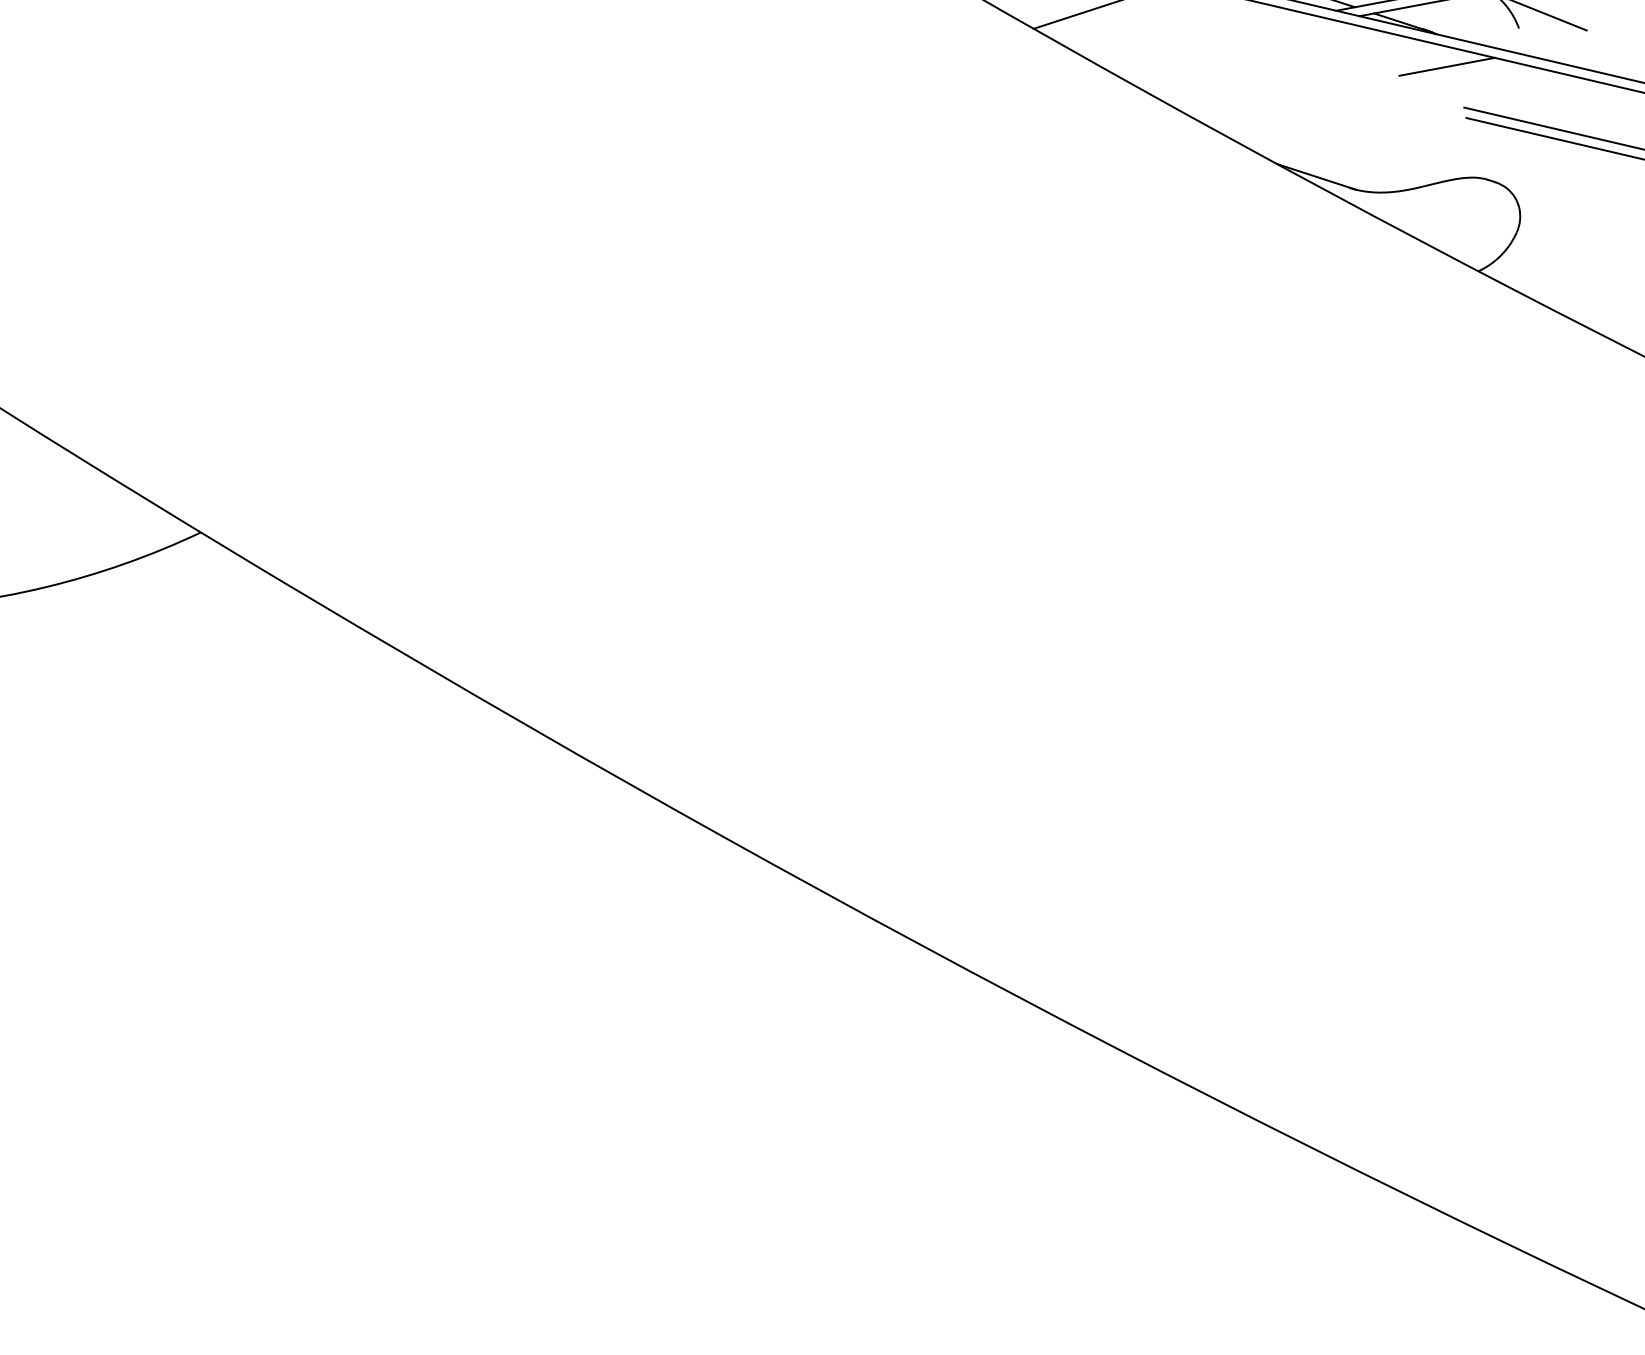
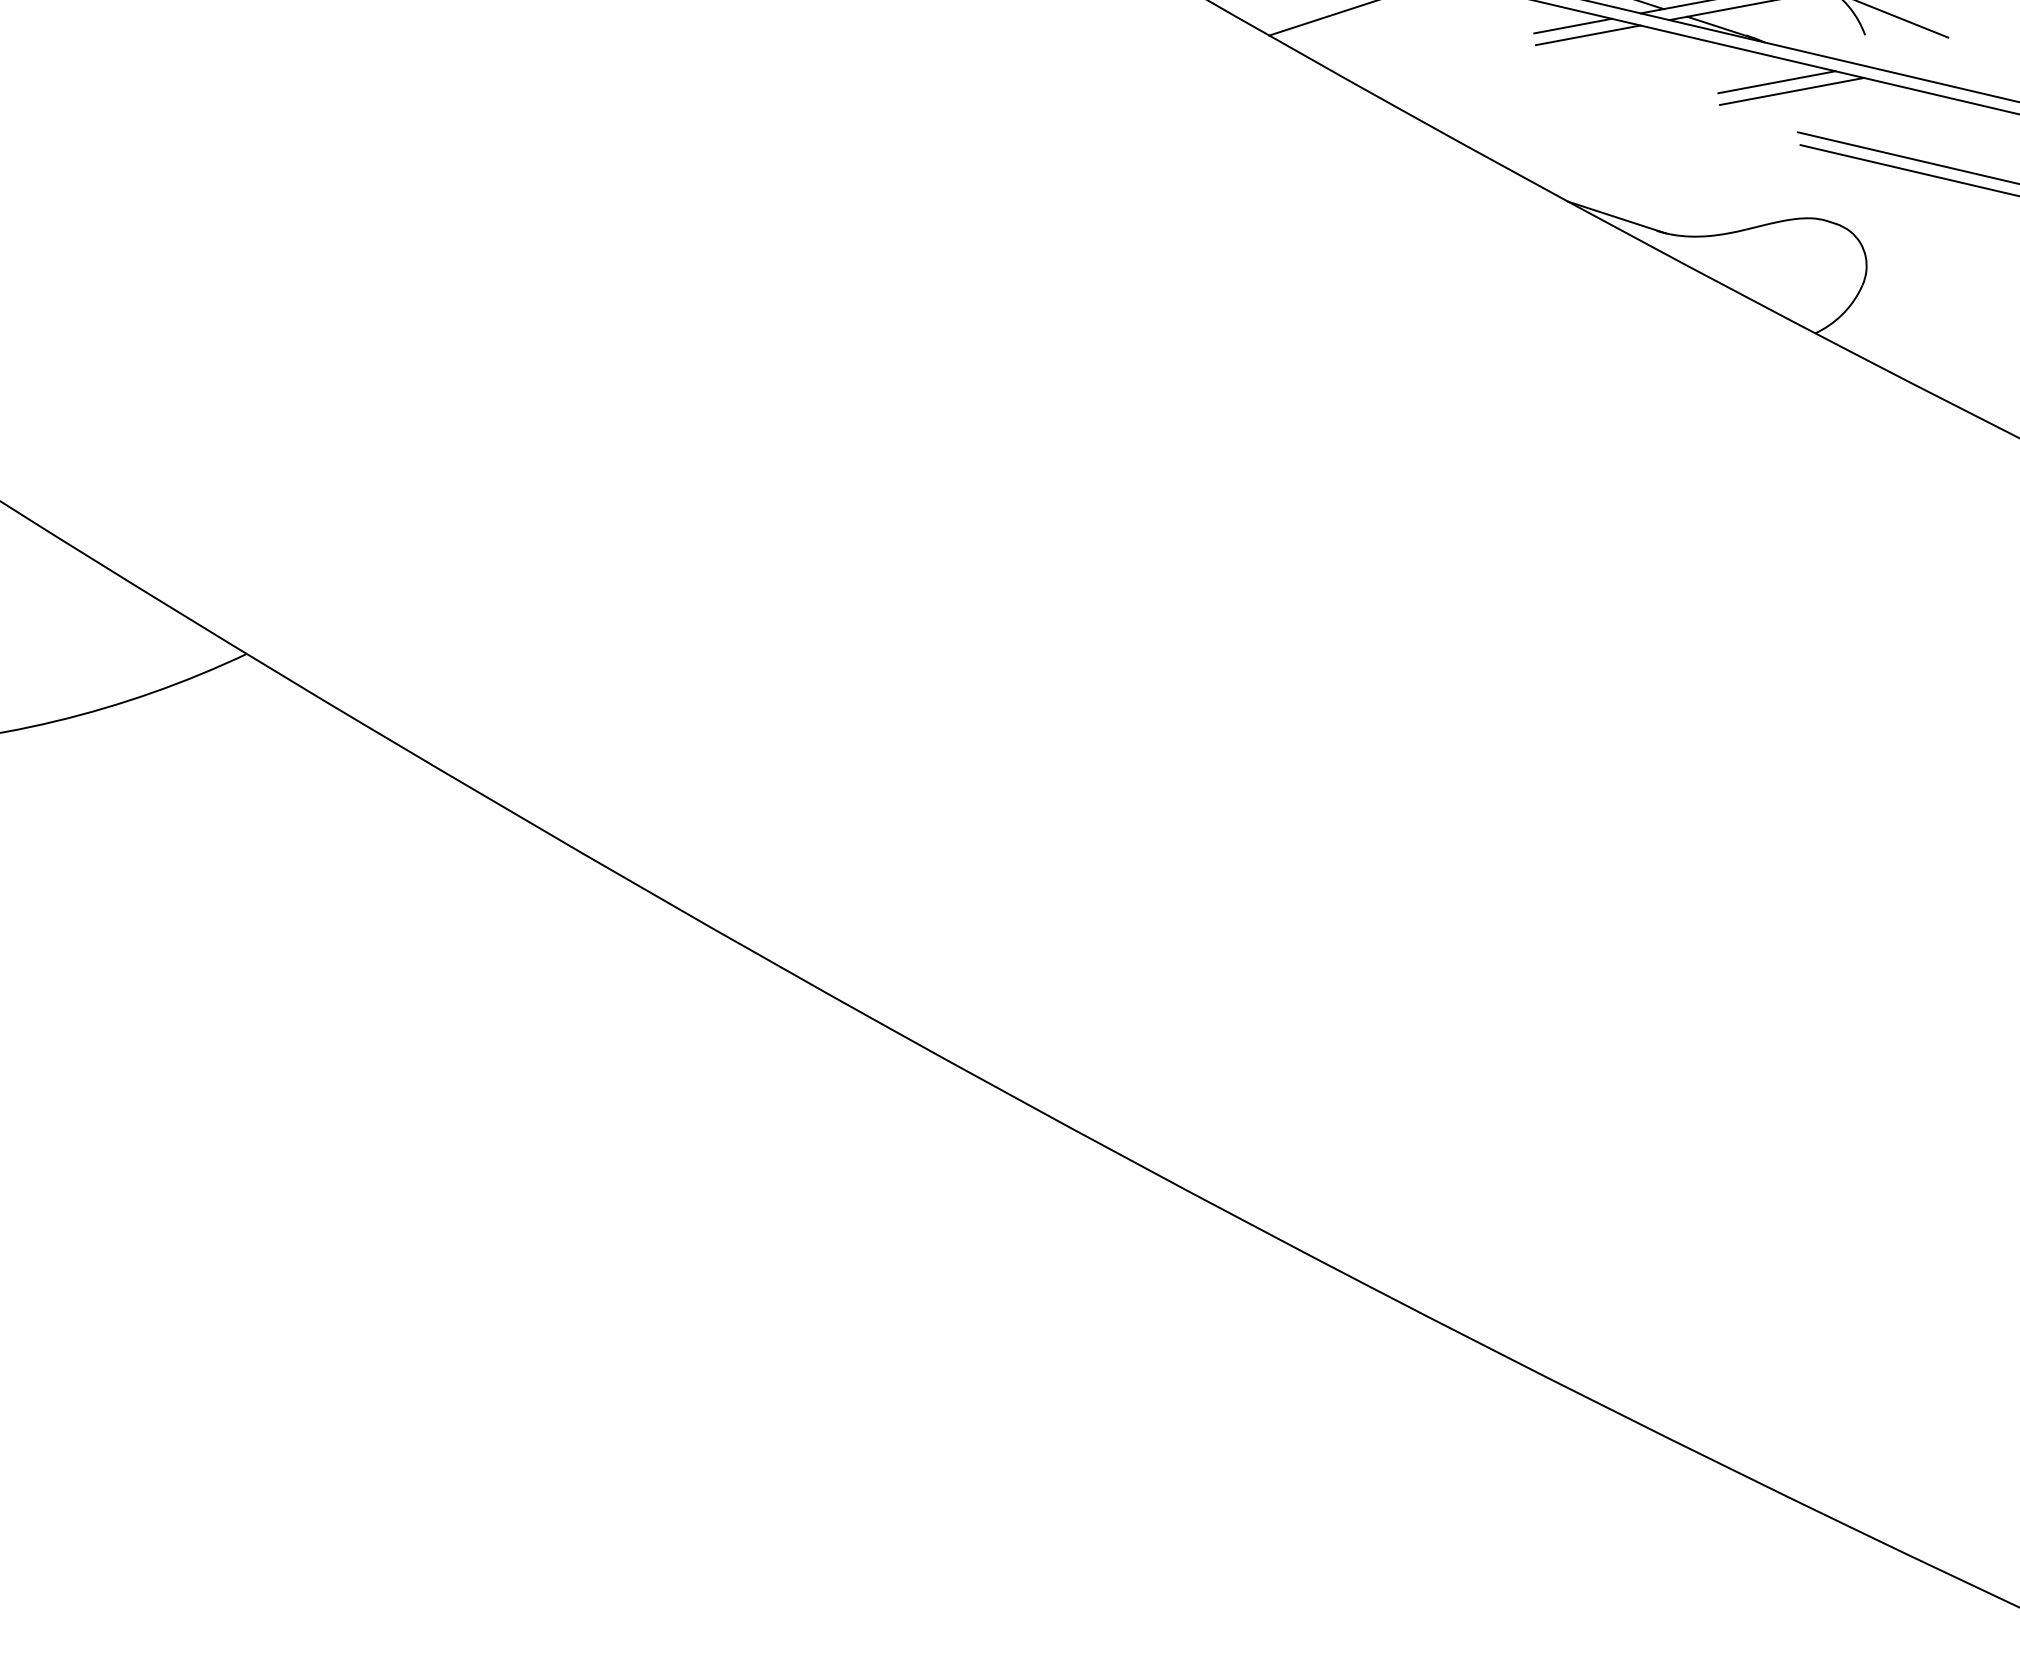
line: (1280, 20) -> (1572, 25), added
line: (1292, 28) -> (1587, 35), added
line: (1459, 74) -> (1792, 91), added

